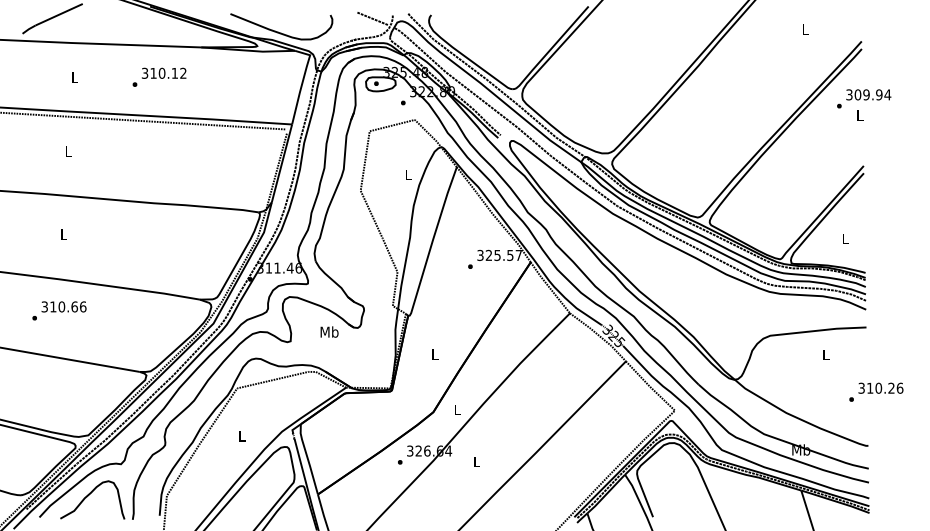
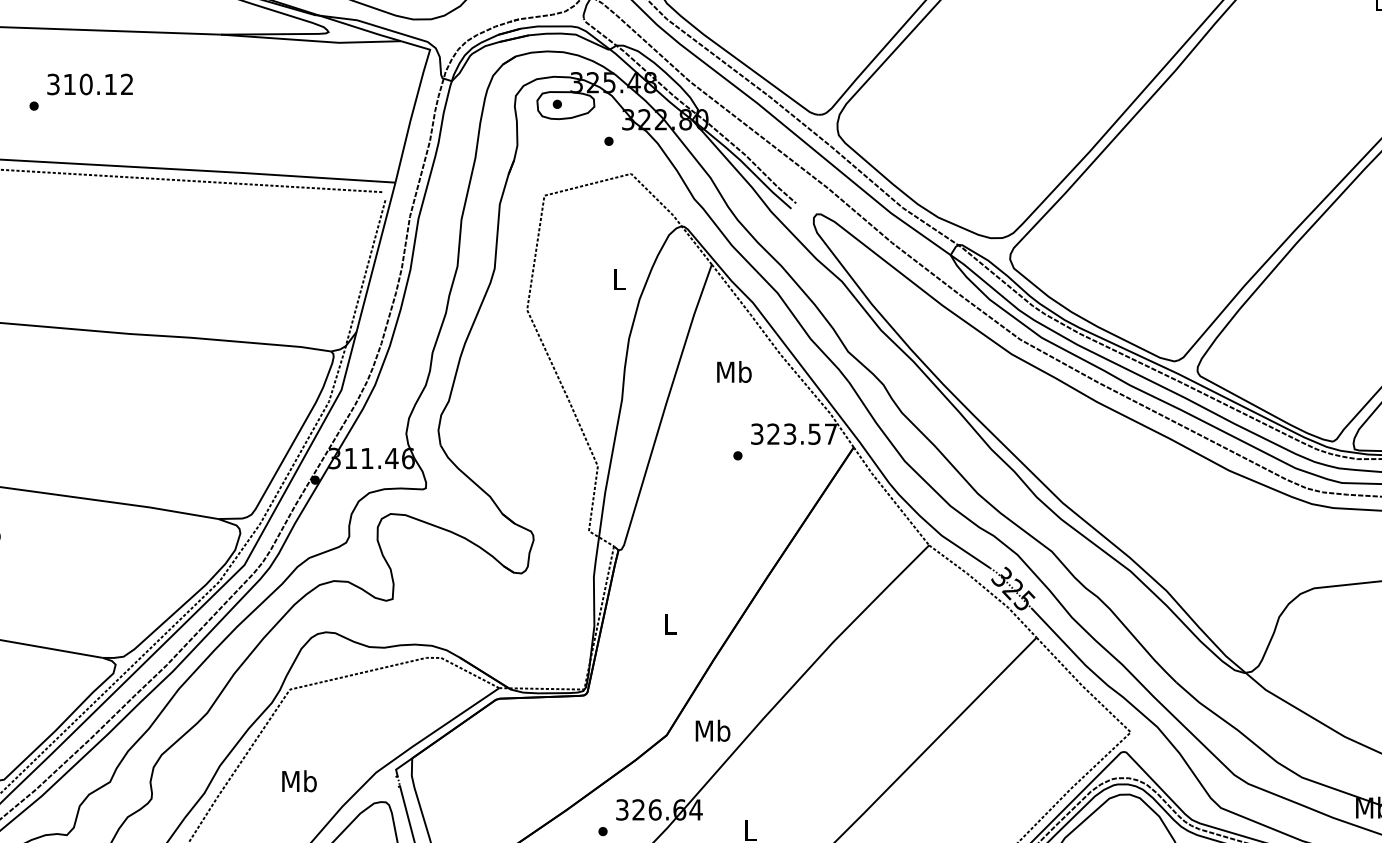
text: (159, 76) -> (81, 90), moved
text: (497, 254) -> (789, 432), 325.57 -> 323.57
text: (329, 331) -> (734, 370), moved
text: (457, 409) -> (713, 730), L -> Mb
text: (242, 435) -> (300, 779), L -> Mb

